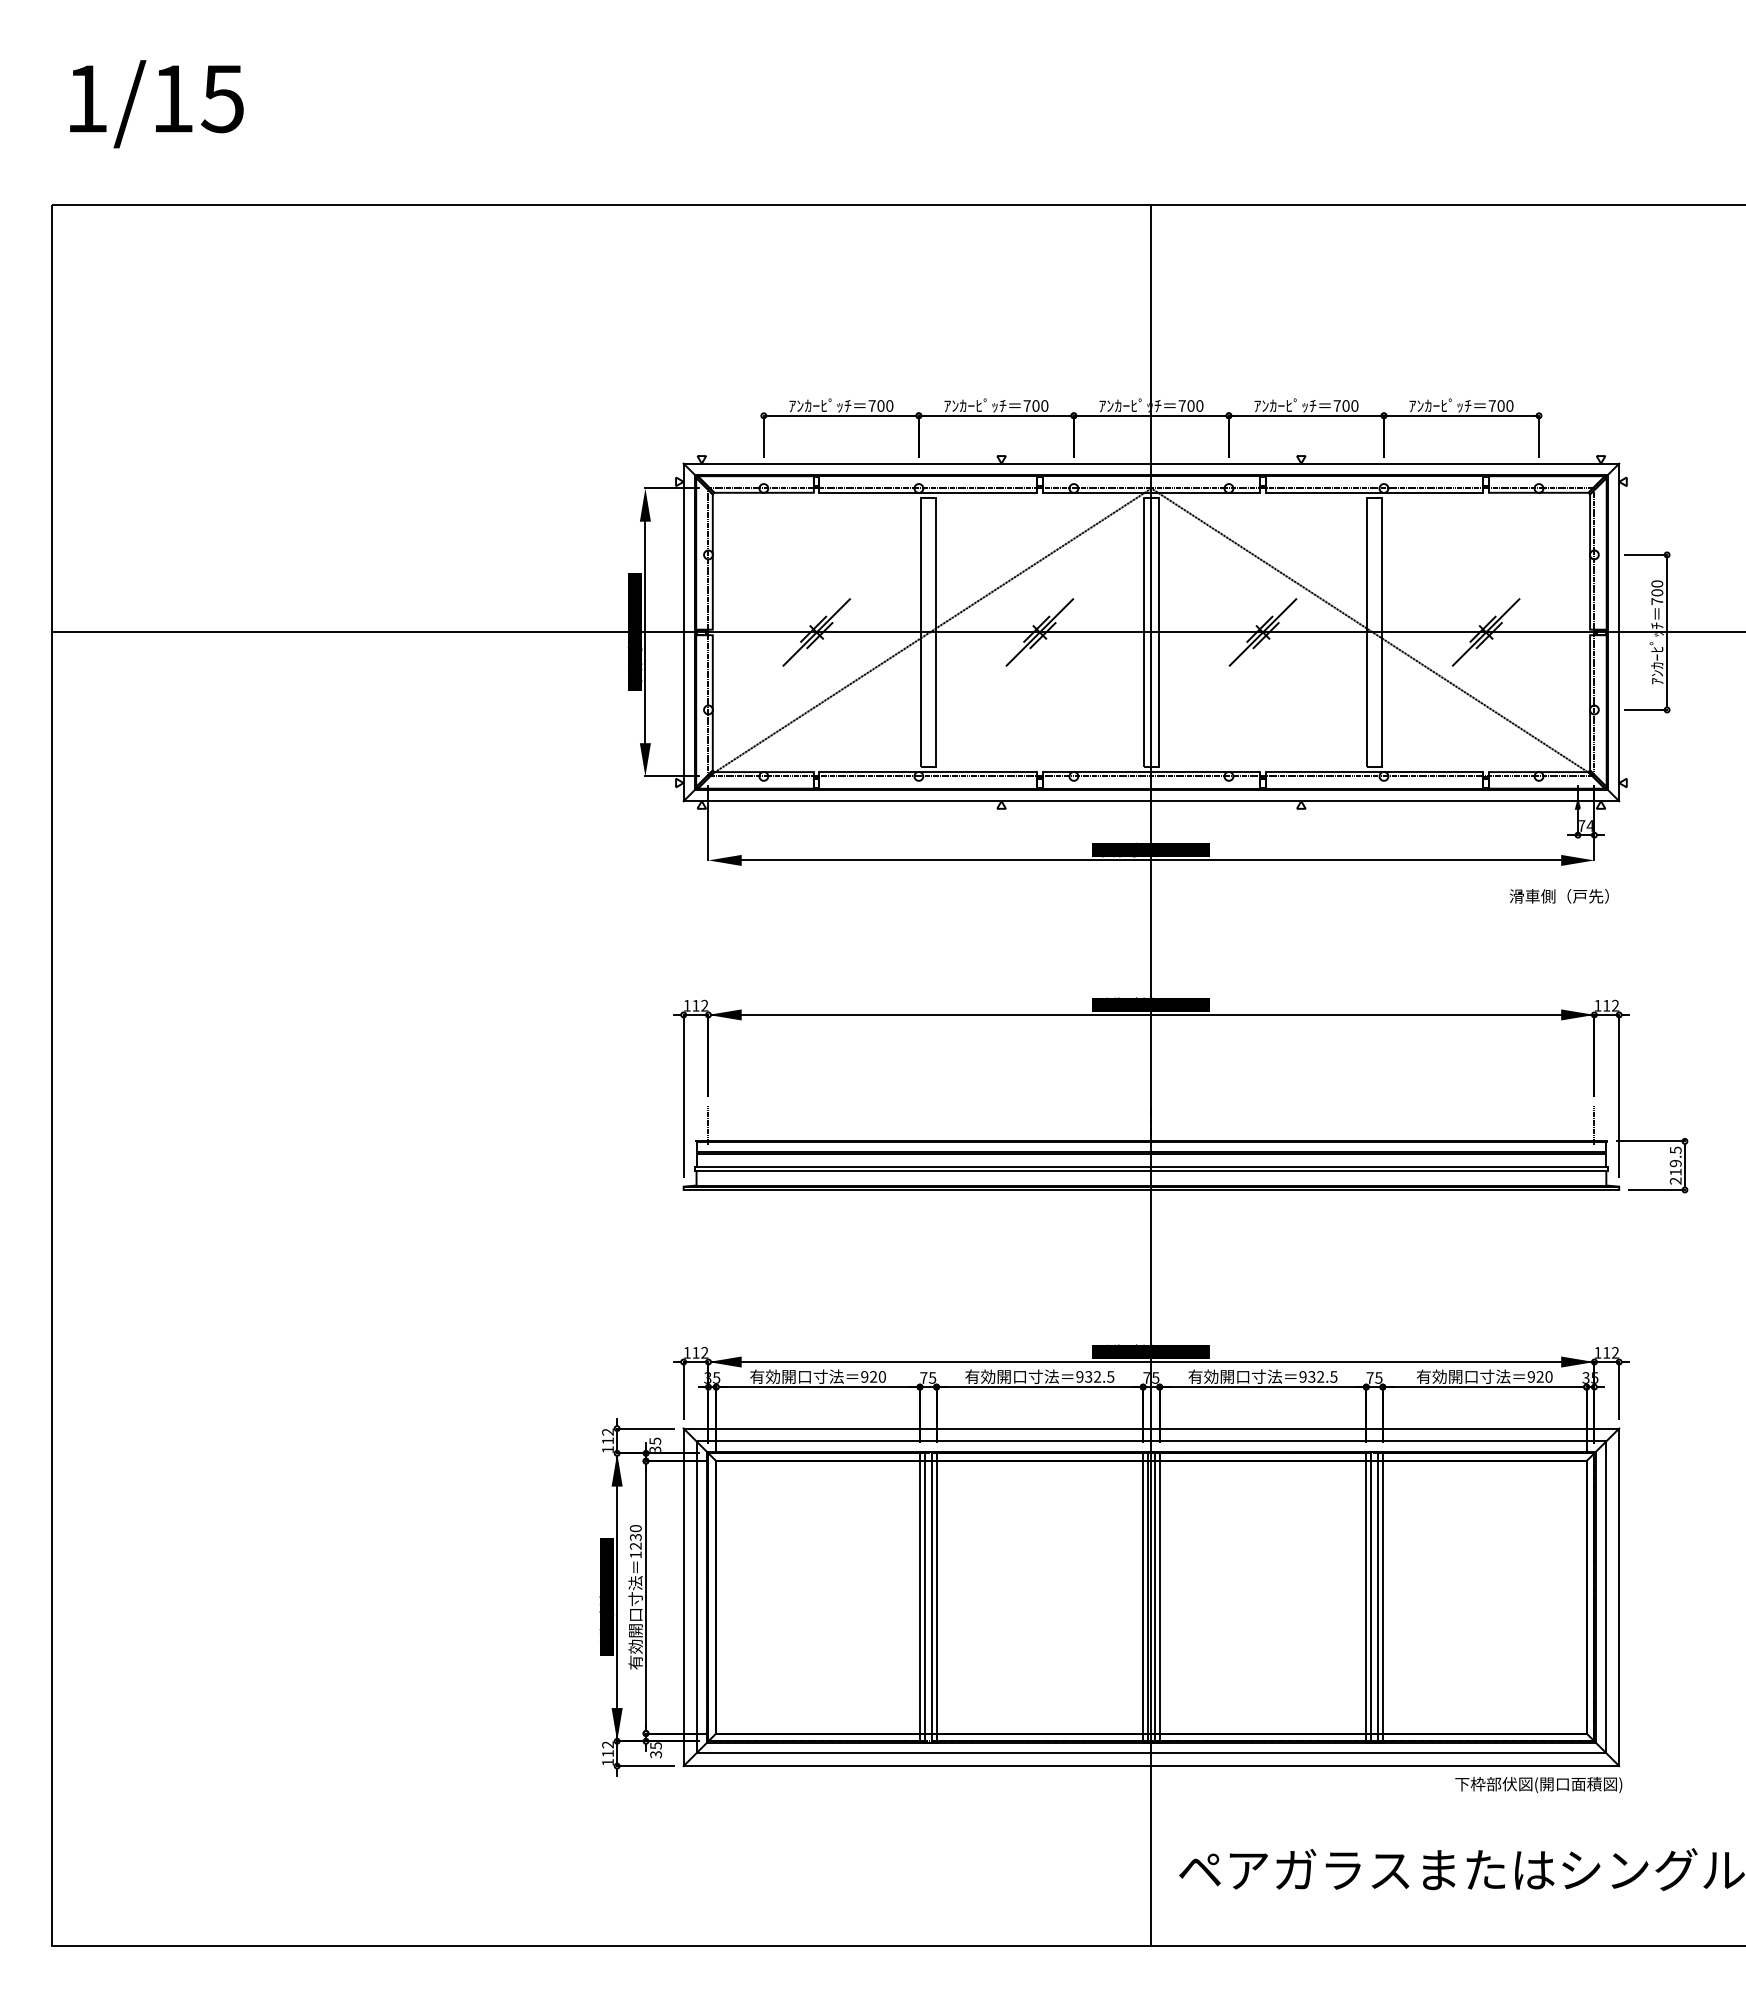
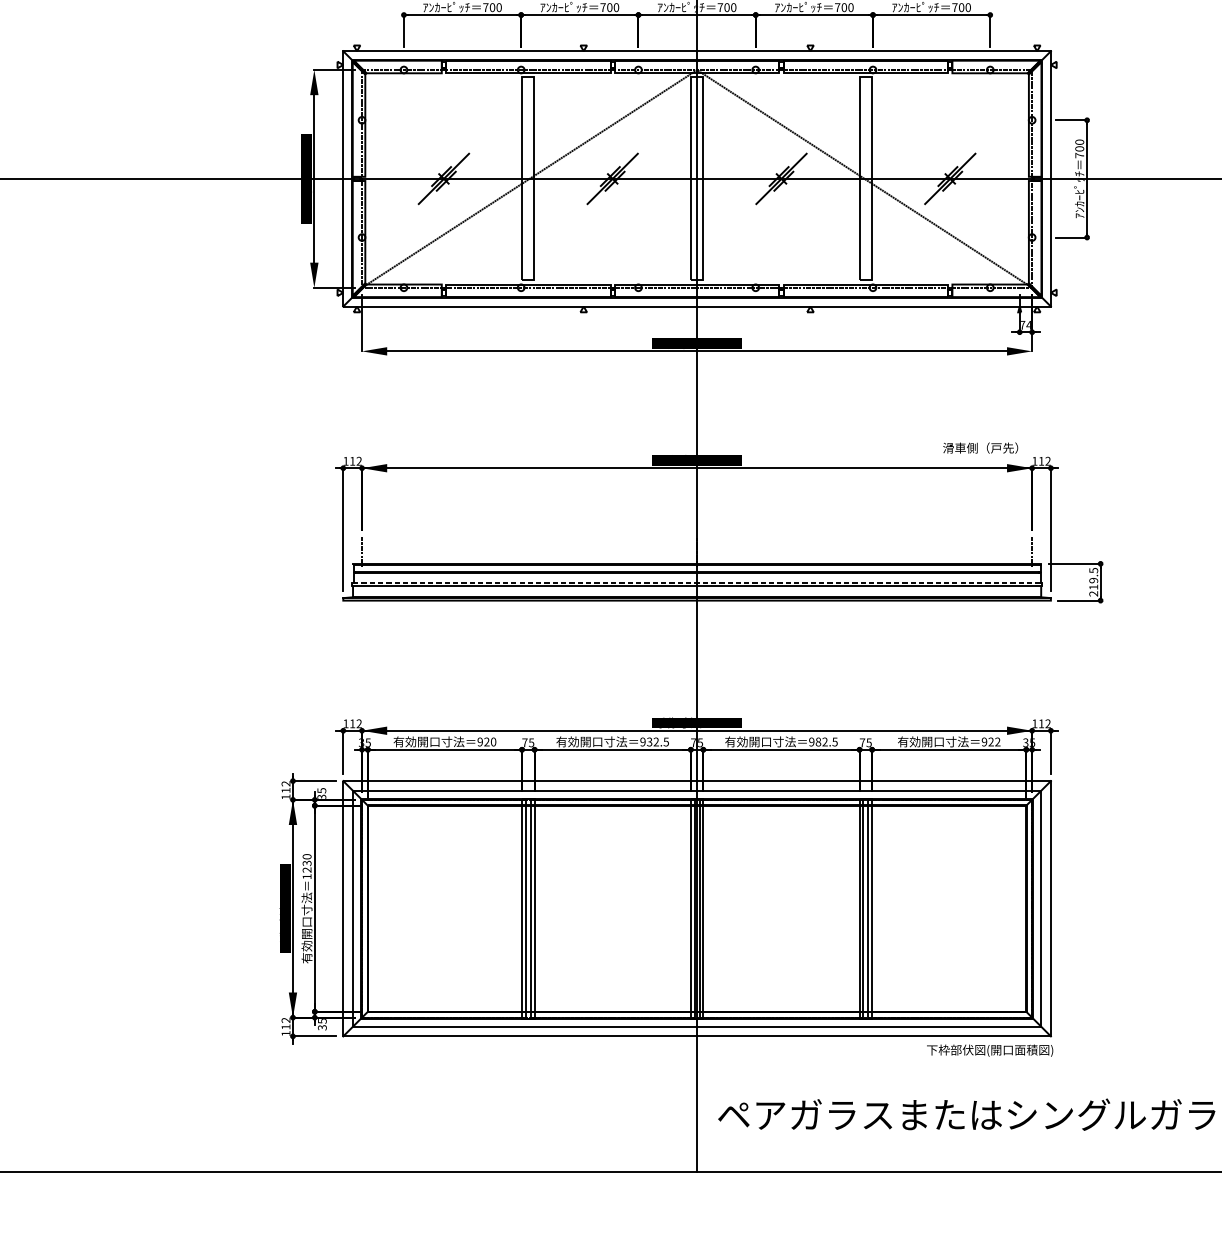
text: (1558, 896) -> (980, 448), moved
line: (1150, 1166) -> (696, 582), solid -> dashed
text: (1311, 1376) -> (818, 741), 932.5 -> 982.5
text: (1548, 1376) -> (997, 741), 920 -> 922

